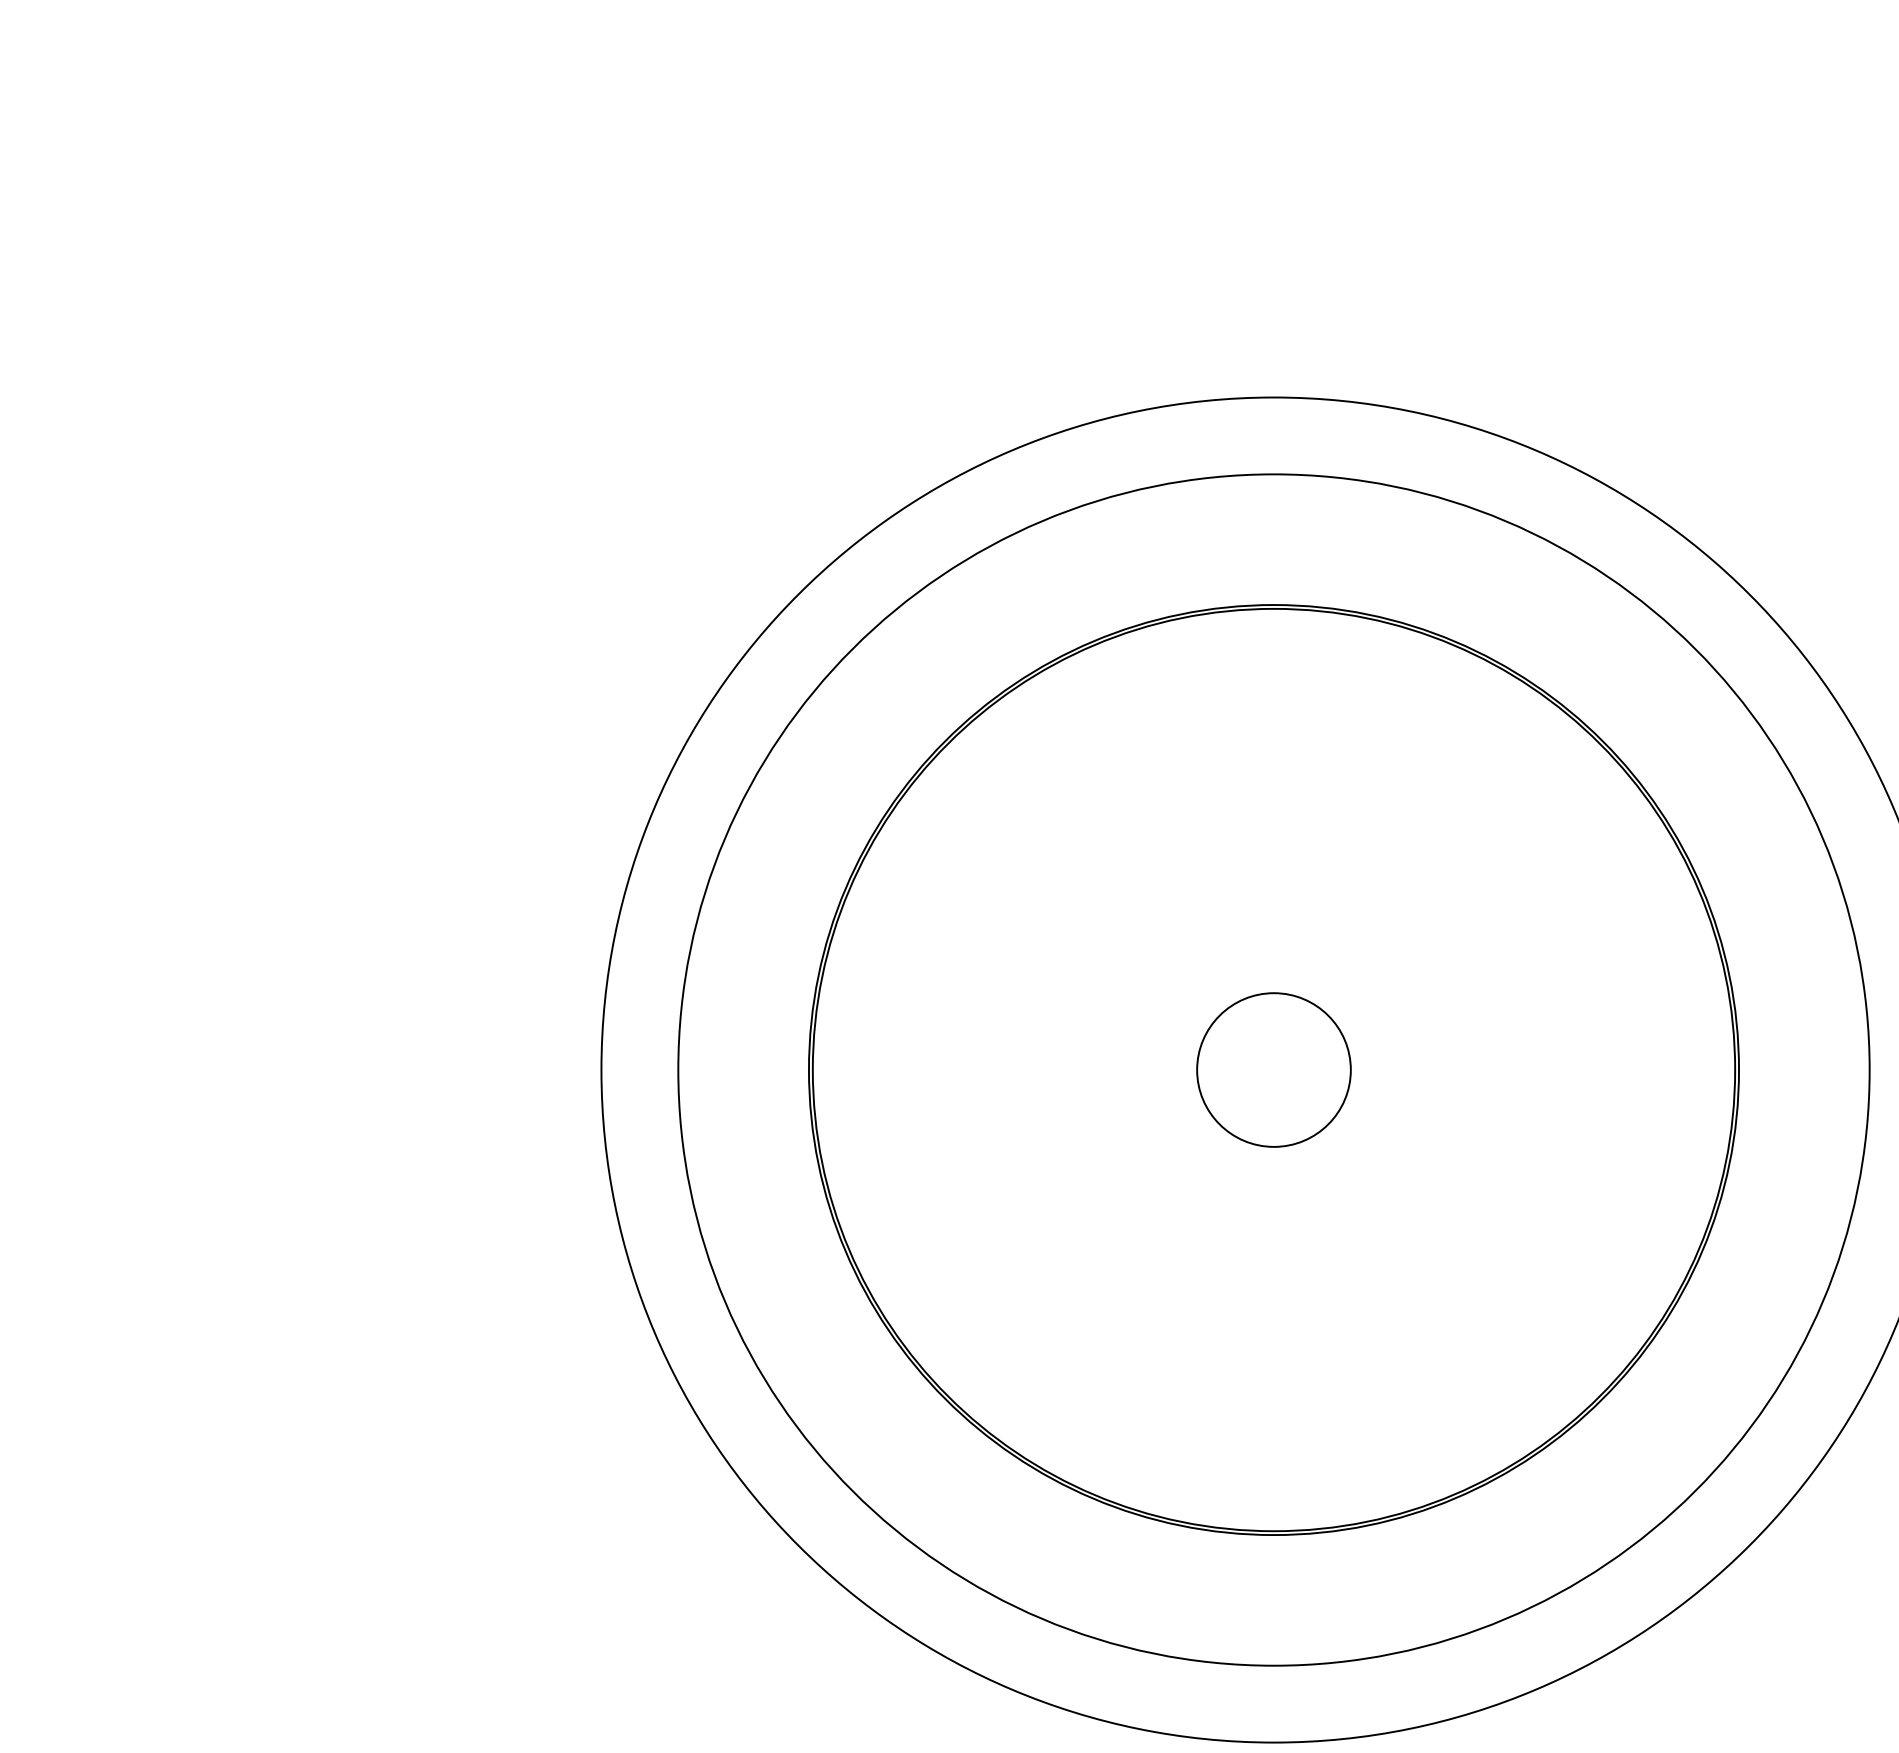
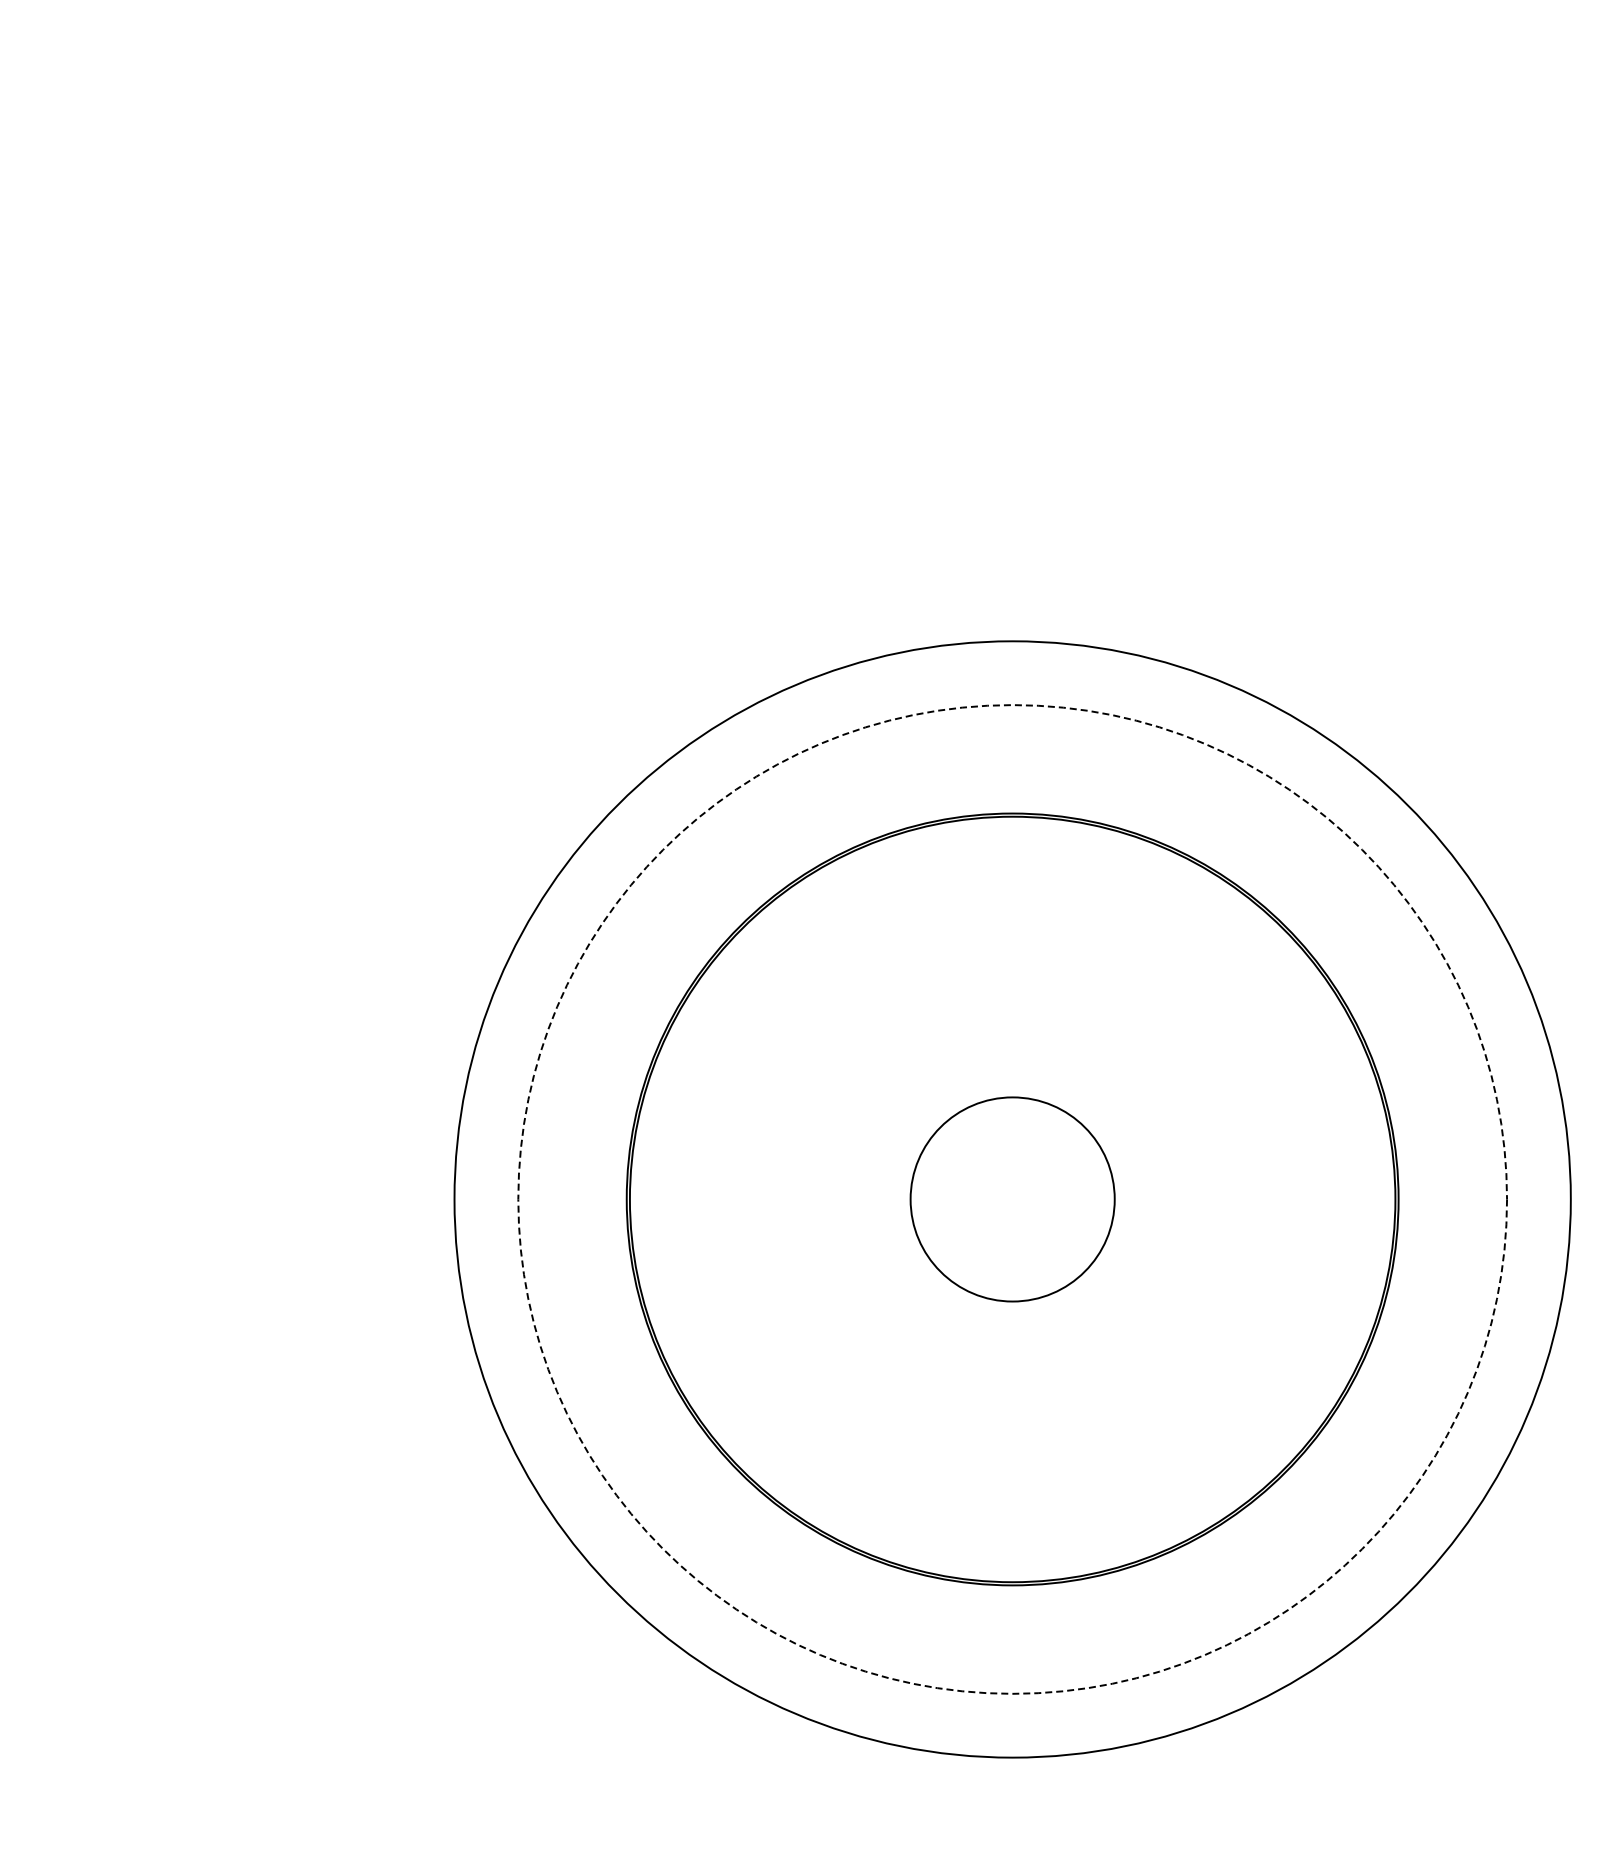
circle: (1273, 1070) -> (1012, 1199), size x1.6
circle: (1273, 1070) -> (1012, 1199), solid -> dashed

